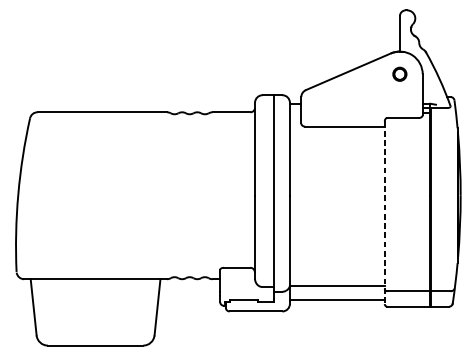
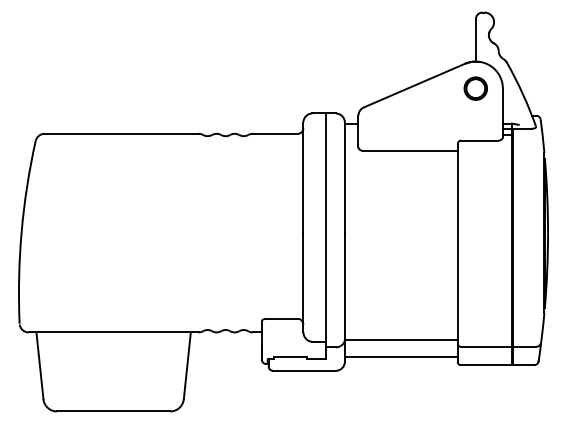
part: (399, 74) -> (475, 88), size x1.43
line: (384, 212) -> (457, 253), dashed -> solid

